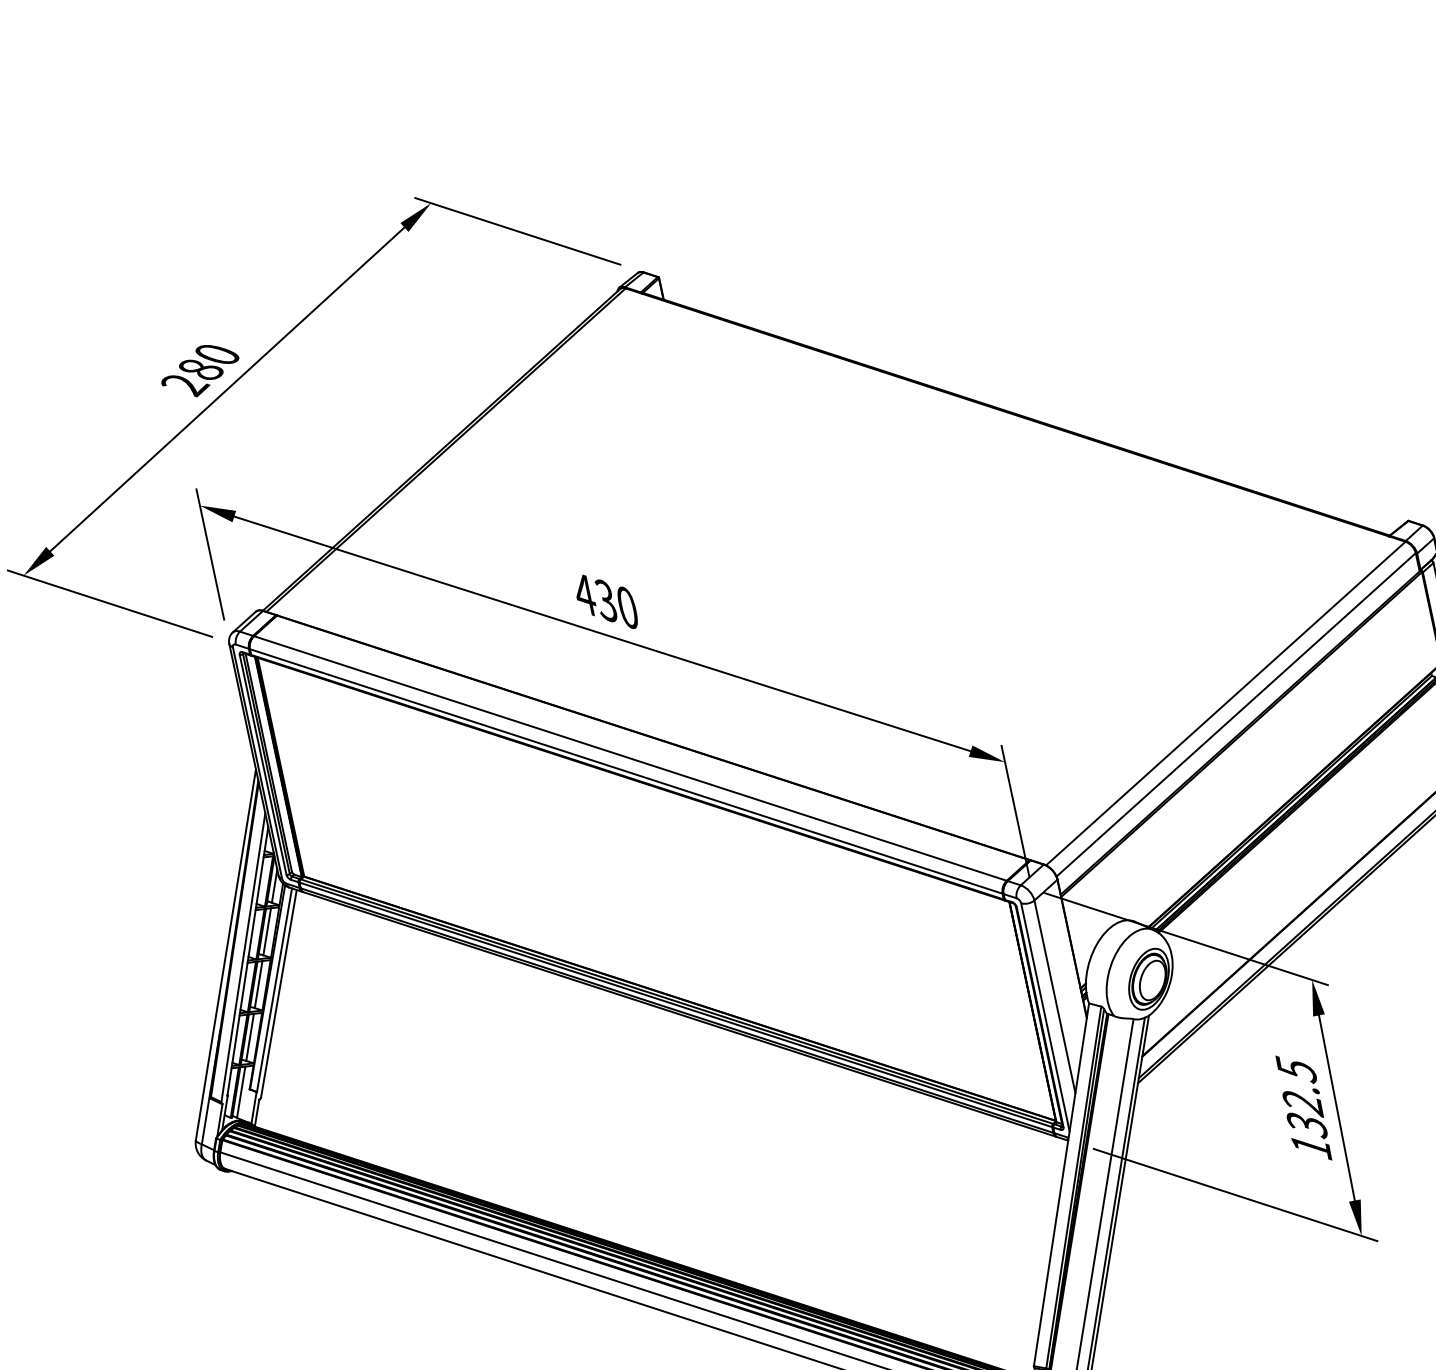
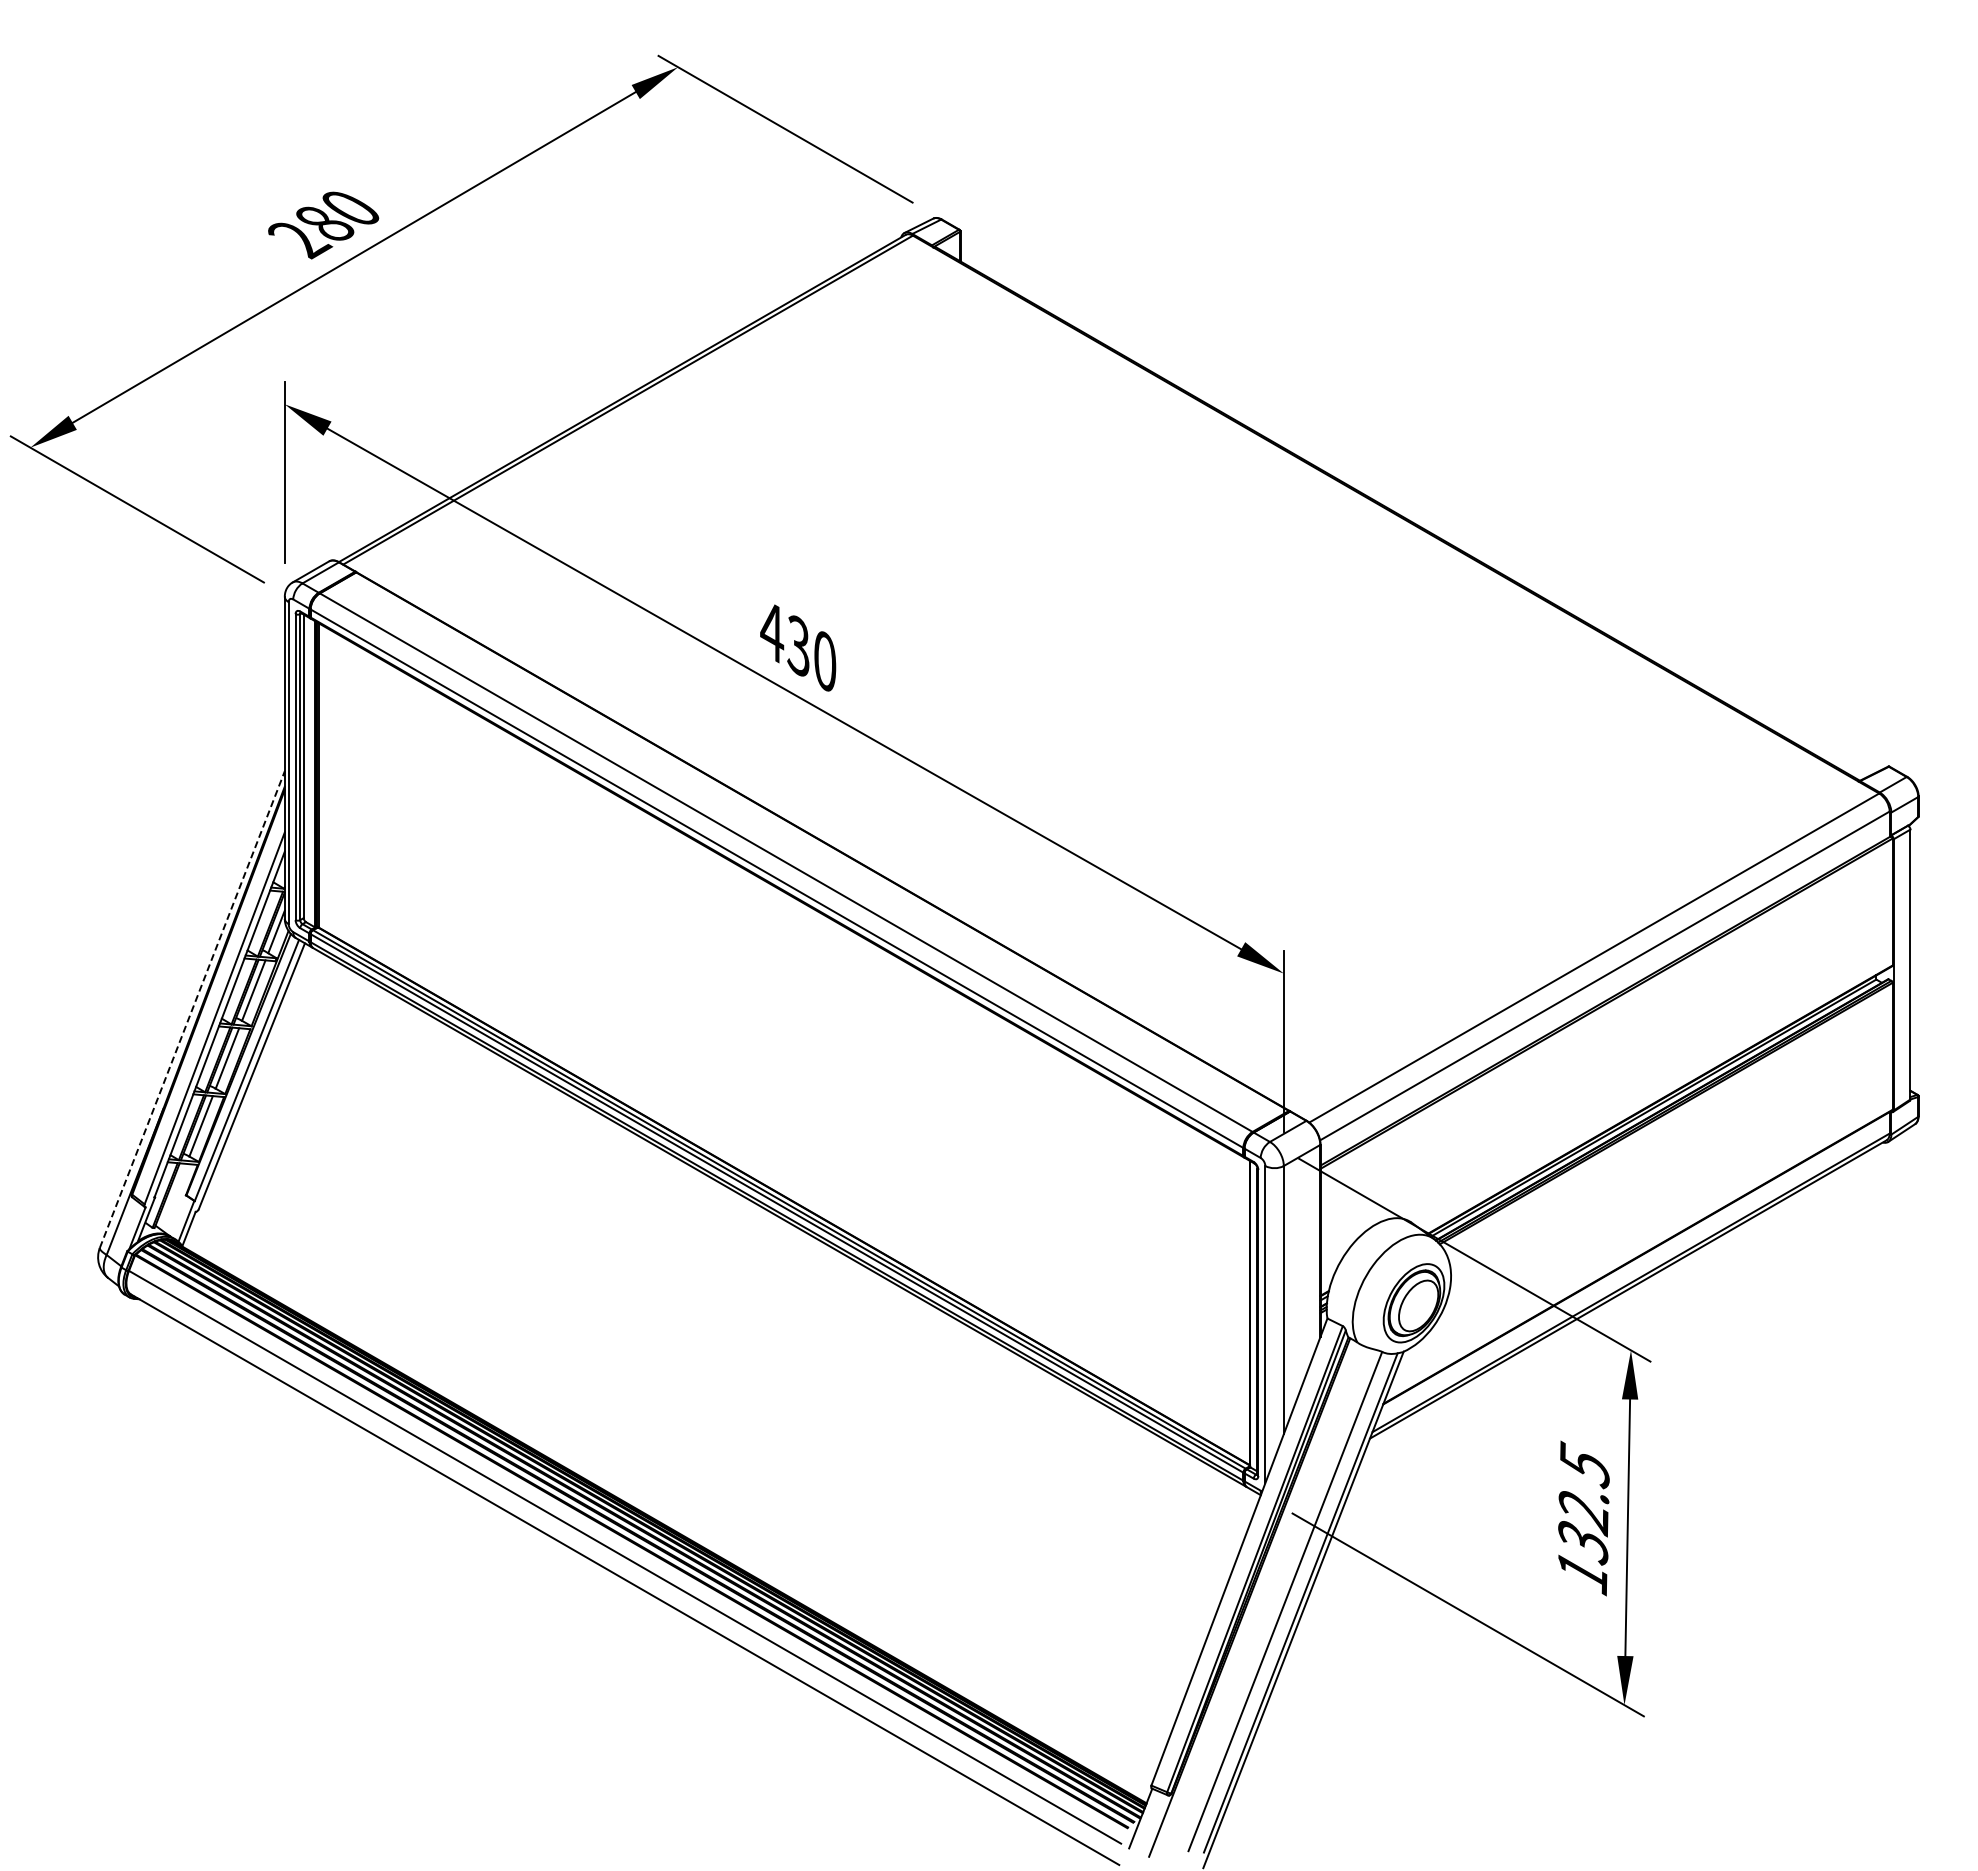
line: (226, 954) -> (192, 1009), solid -> dashed
line: (240, 1092) -> (173, 1196), removed

